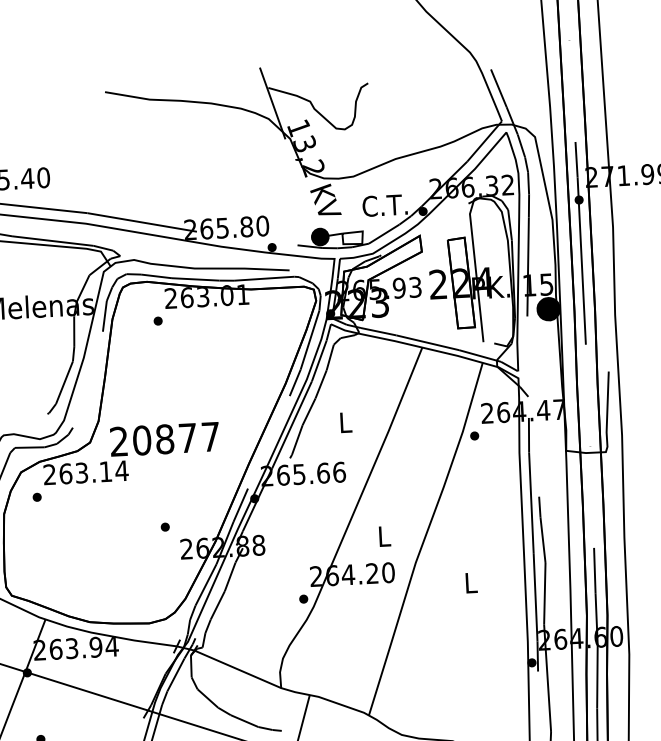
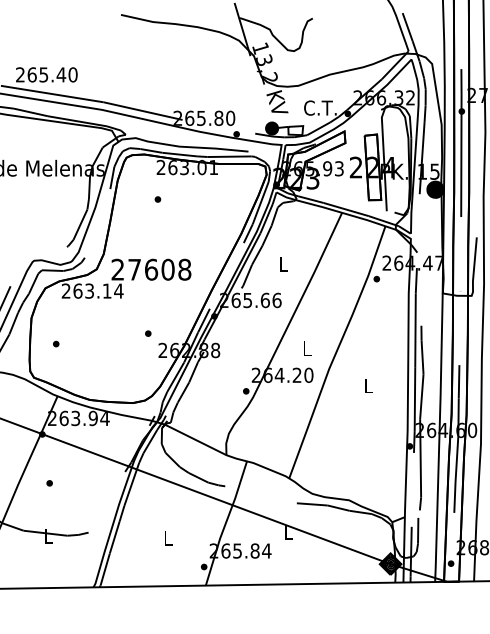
part: (157, 321) -> (157, 199), moved
text: (176, 438) -> (159, 269), 20877 -> 27608
part: (37, 496) -> (56, 343), moved

